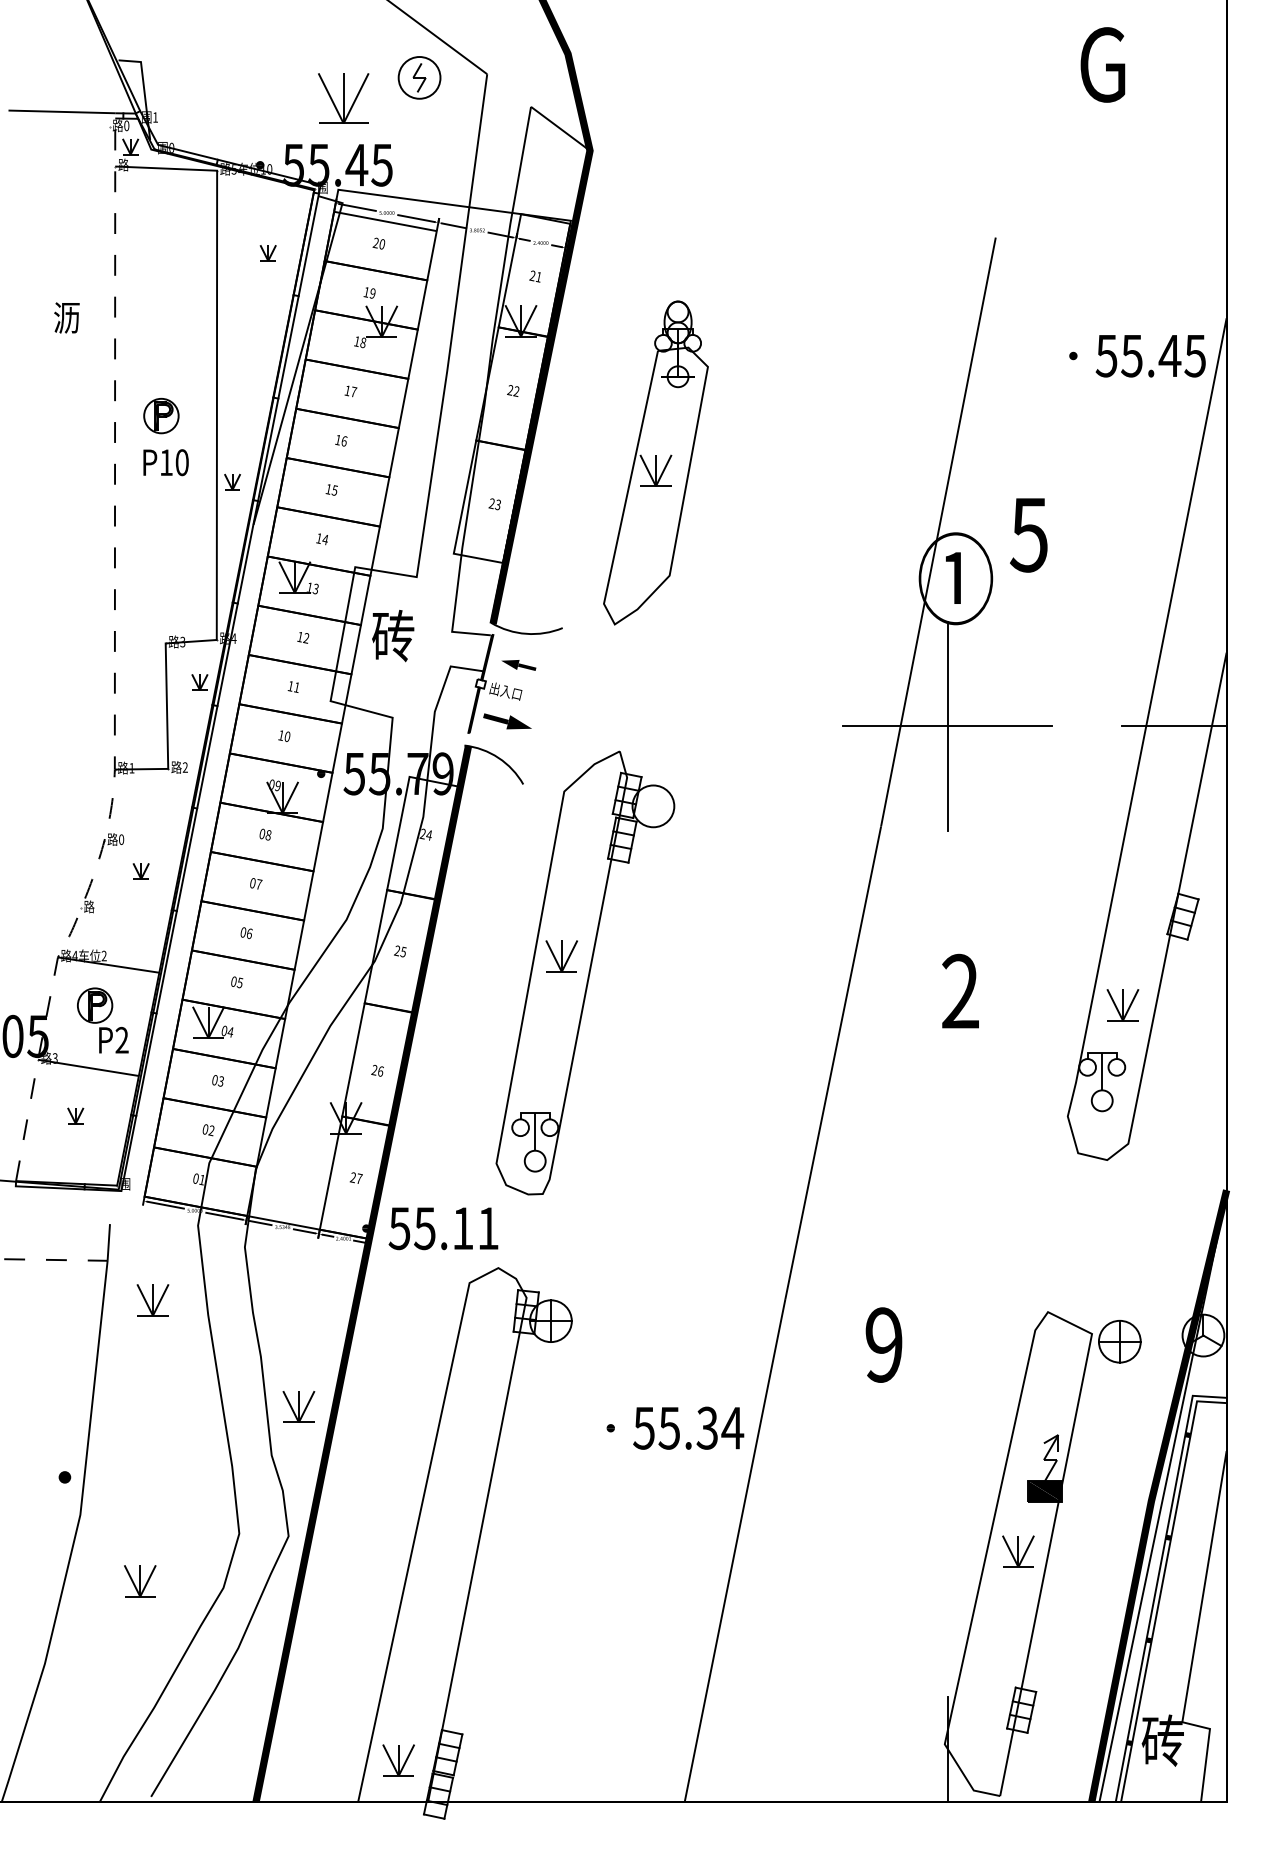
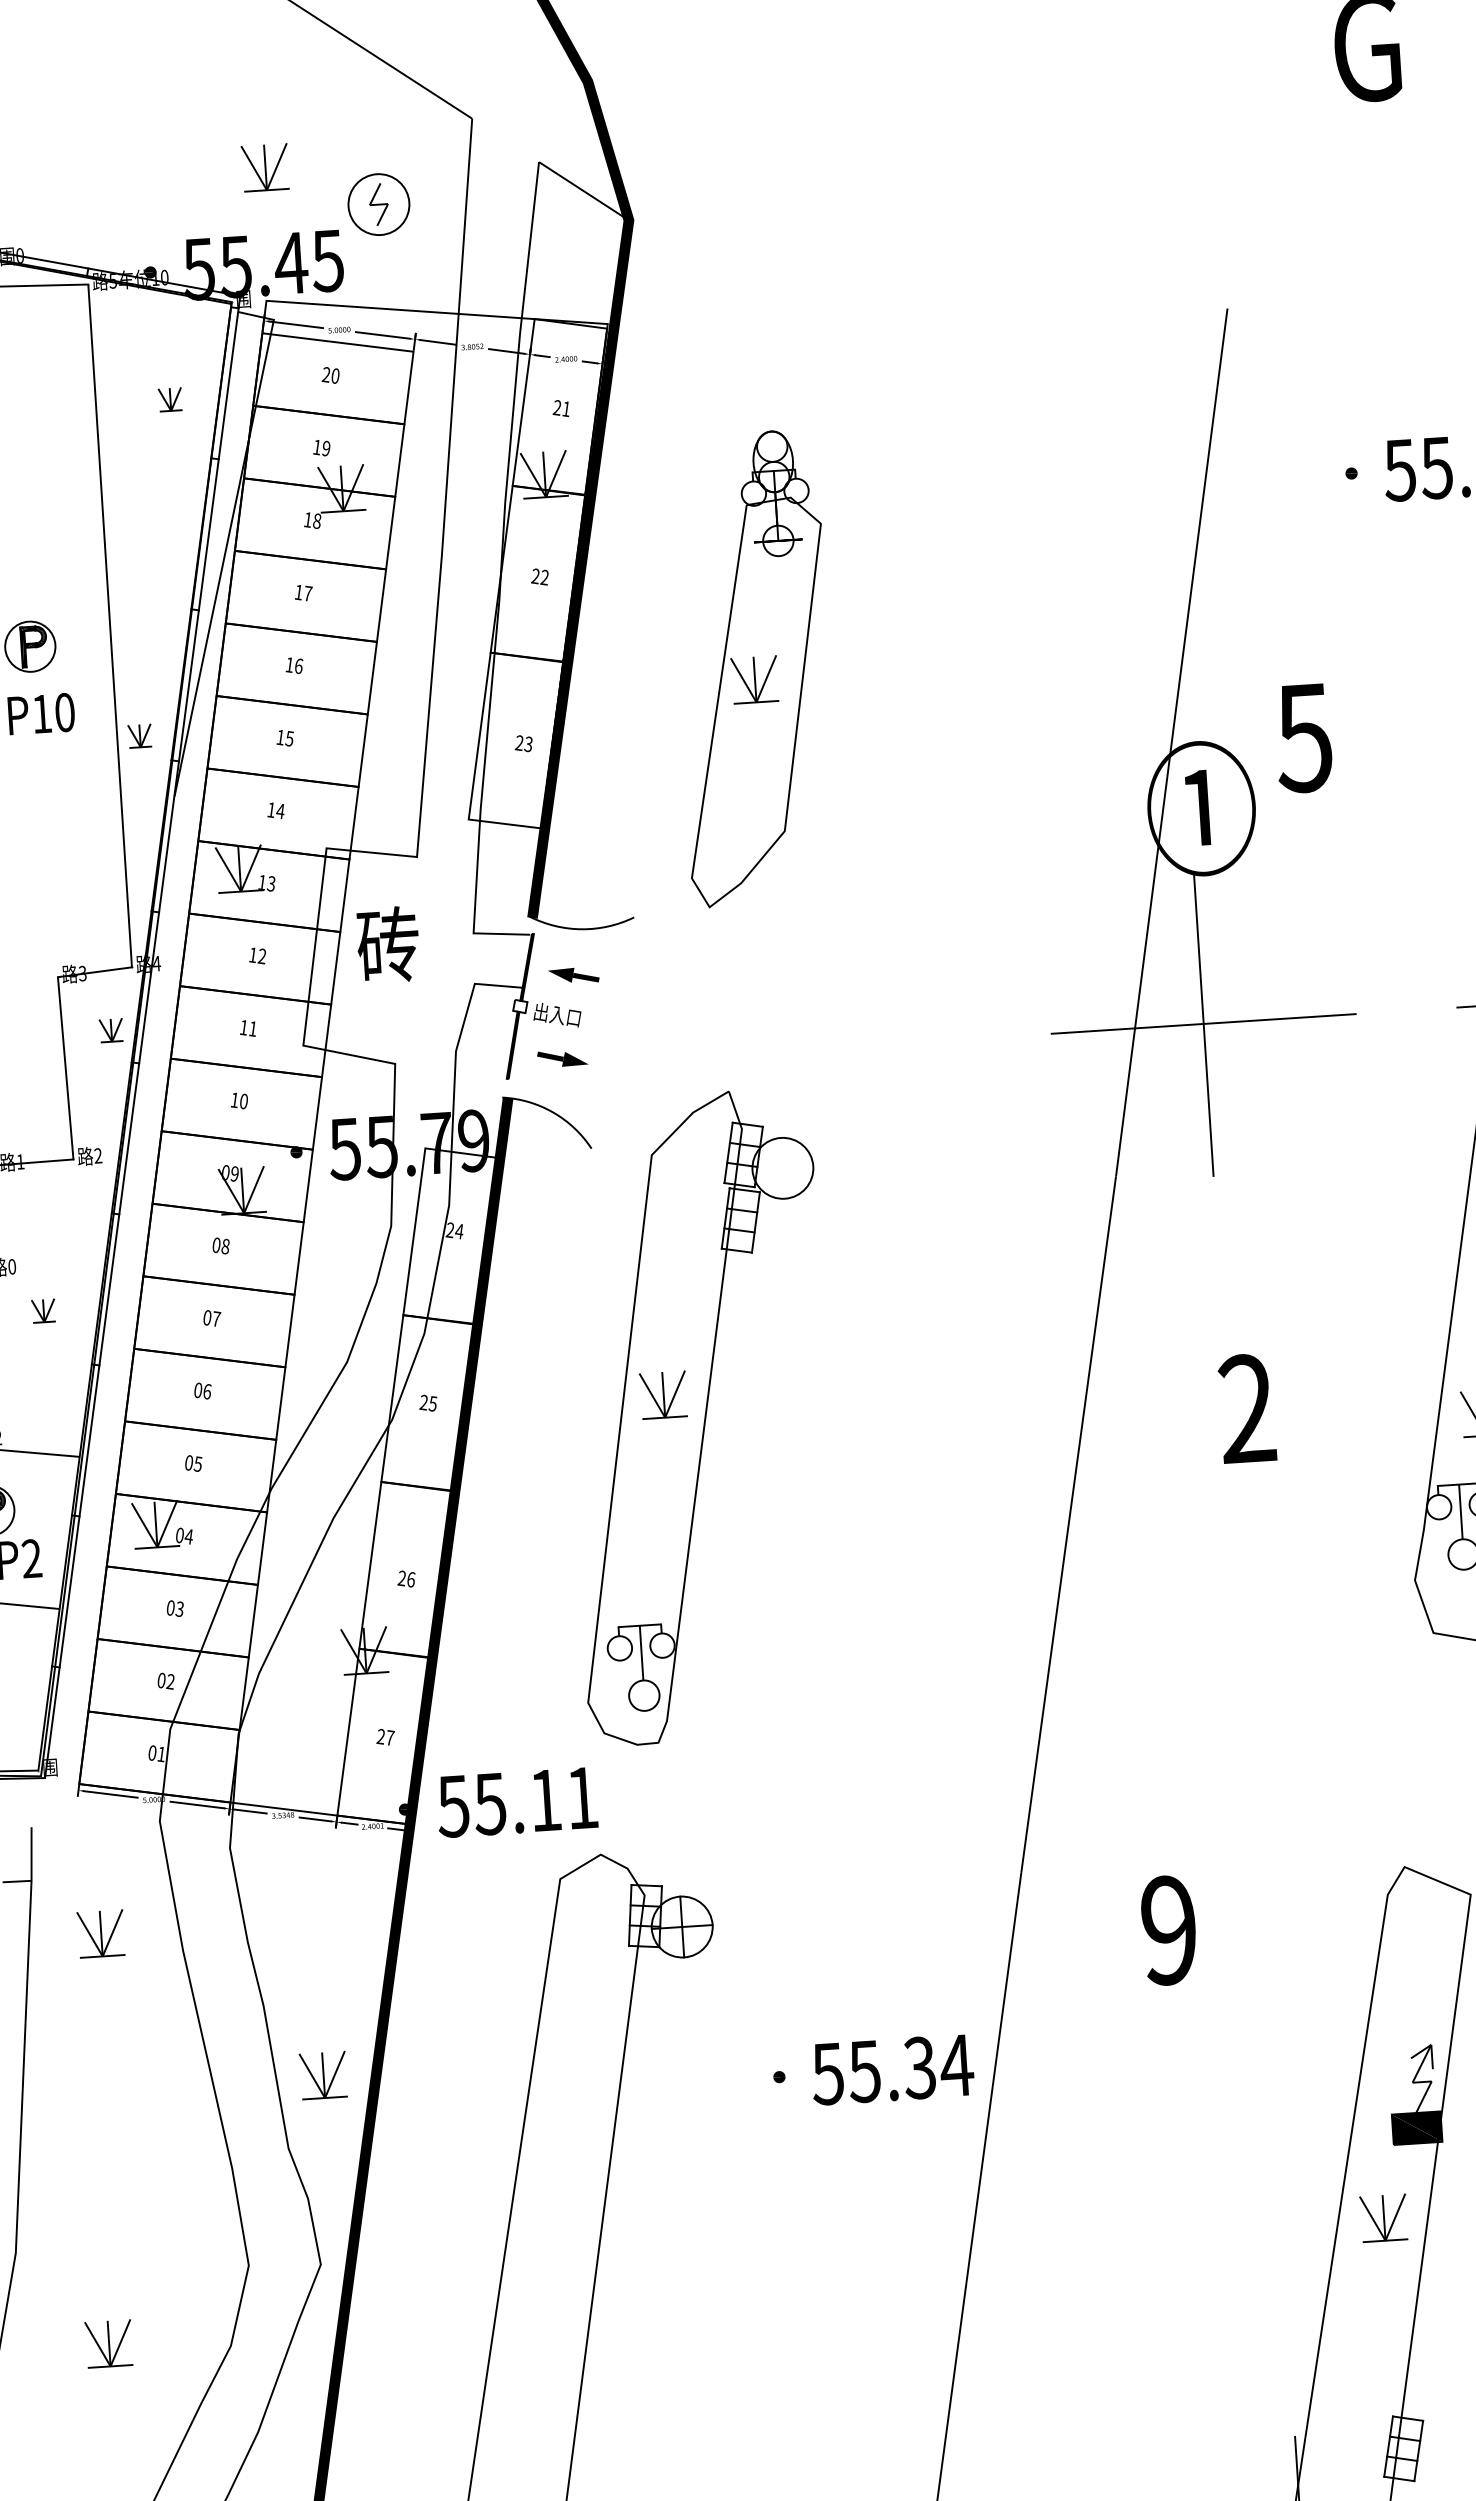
part: (419, 77) -> (378, 204), moved
part: (343, 98) -> (265, 167), size x0.62
part: (507, 721) -> (562, 1058), size x0.71

